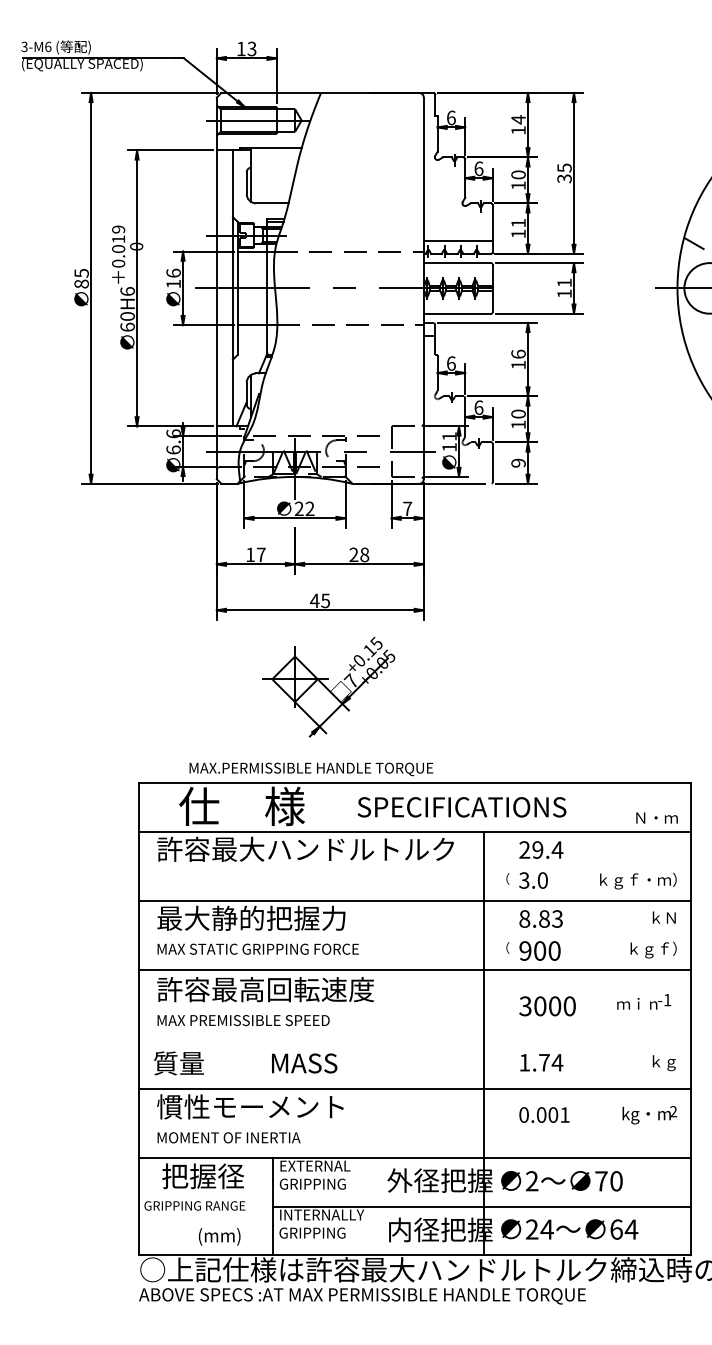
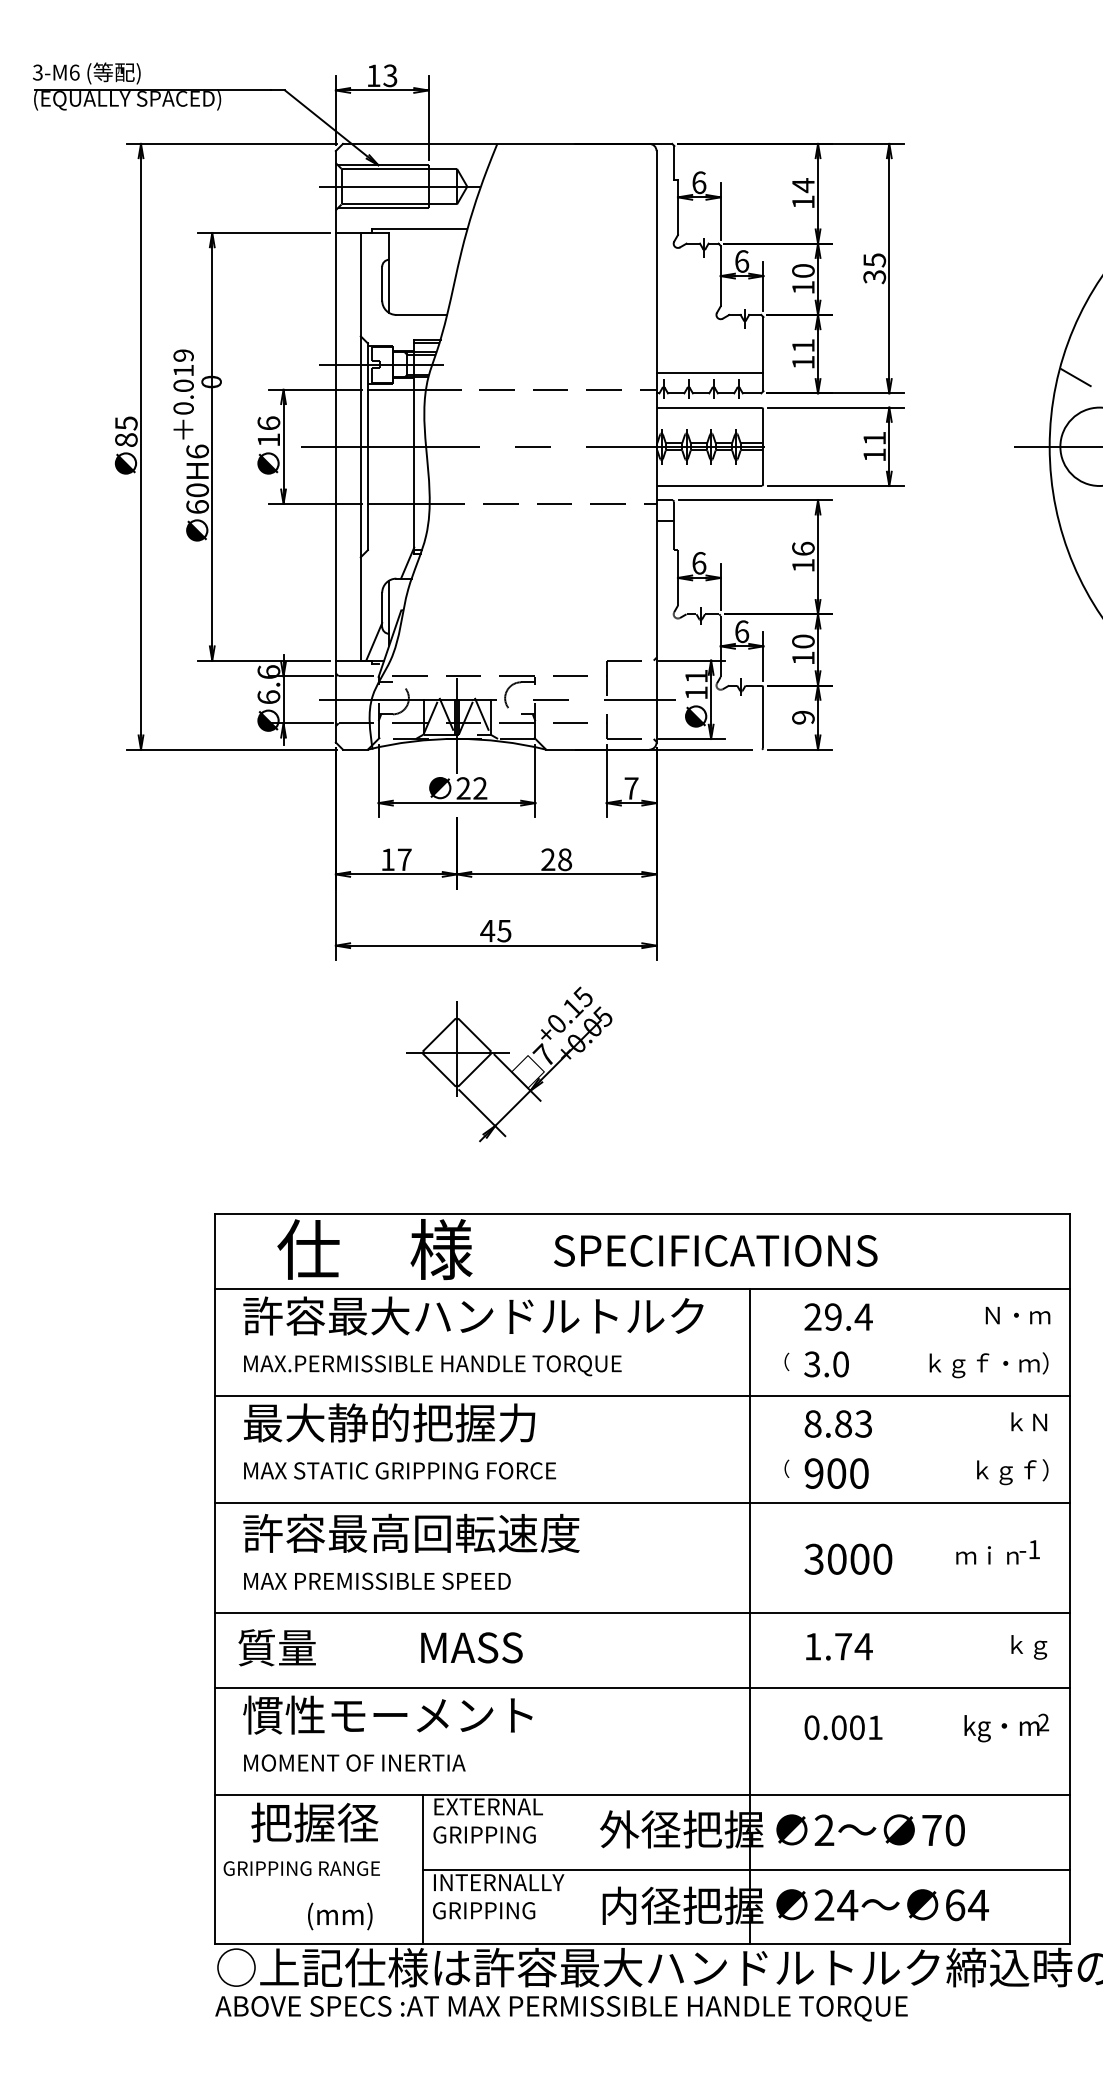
text: (311, 769) -> (432, 1365), moved
text: (656, 817) -> (1017, 1314), moved
line: (414, 1041) -> (642, 1613), added

